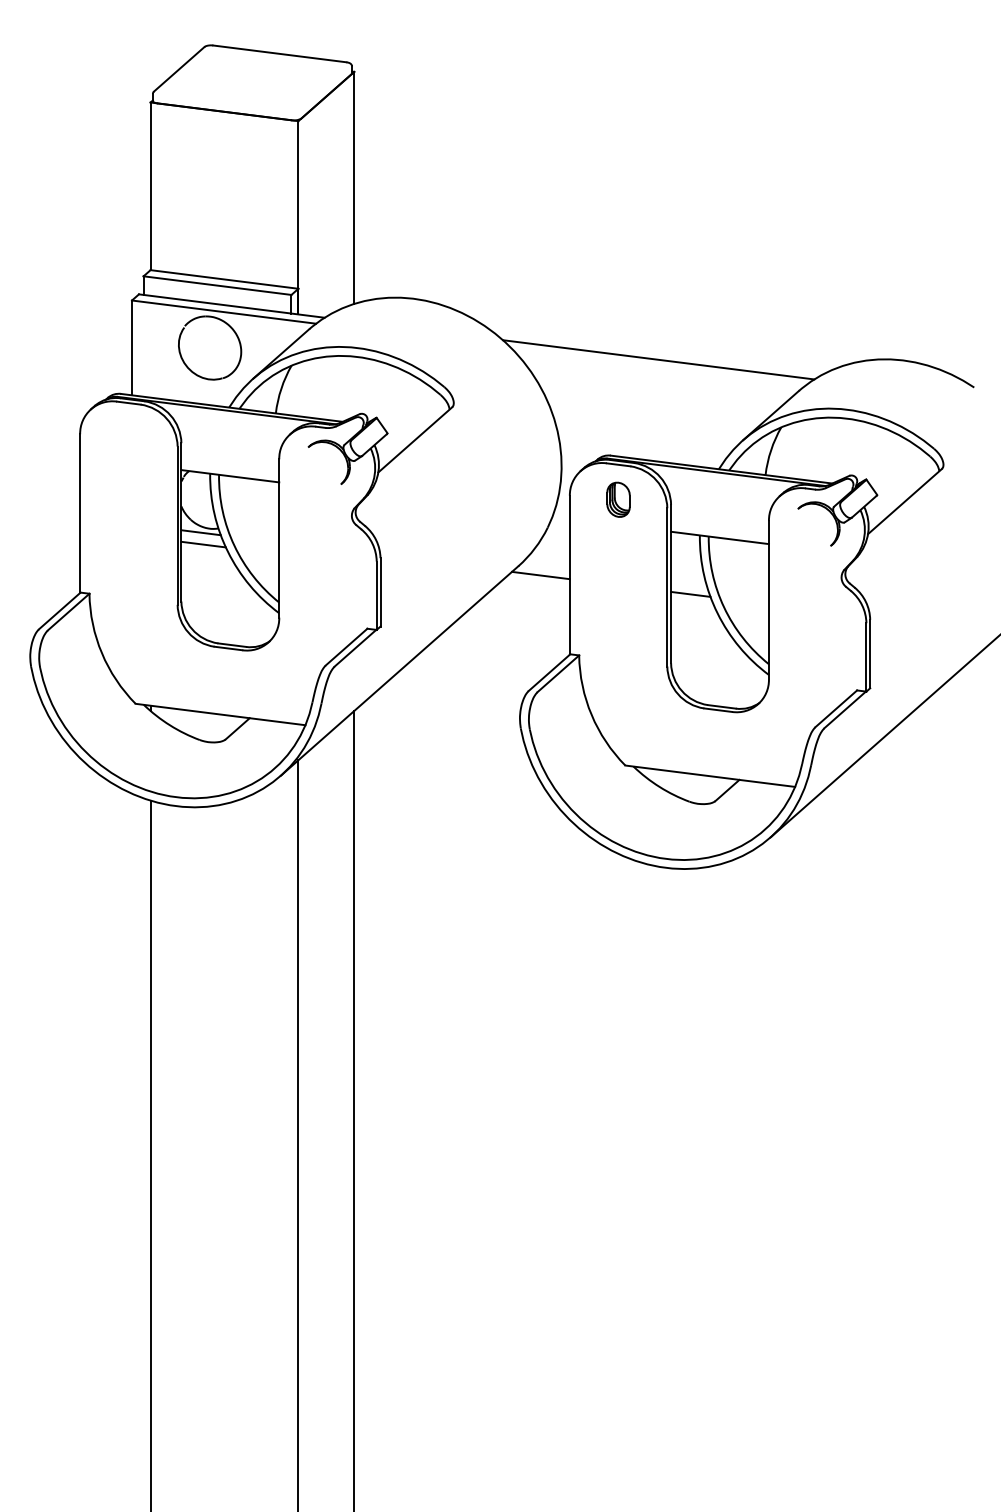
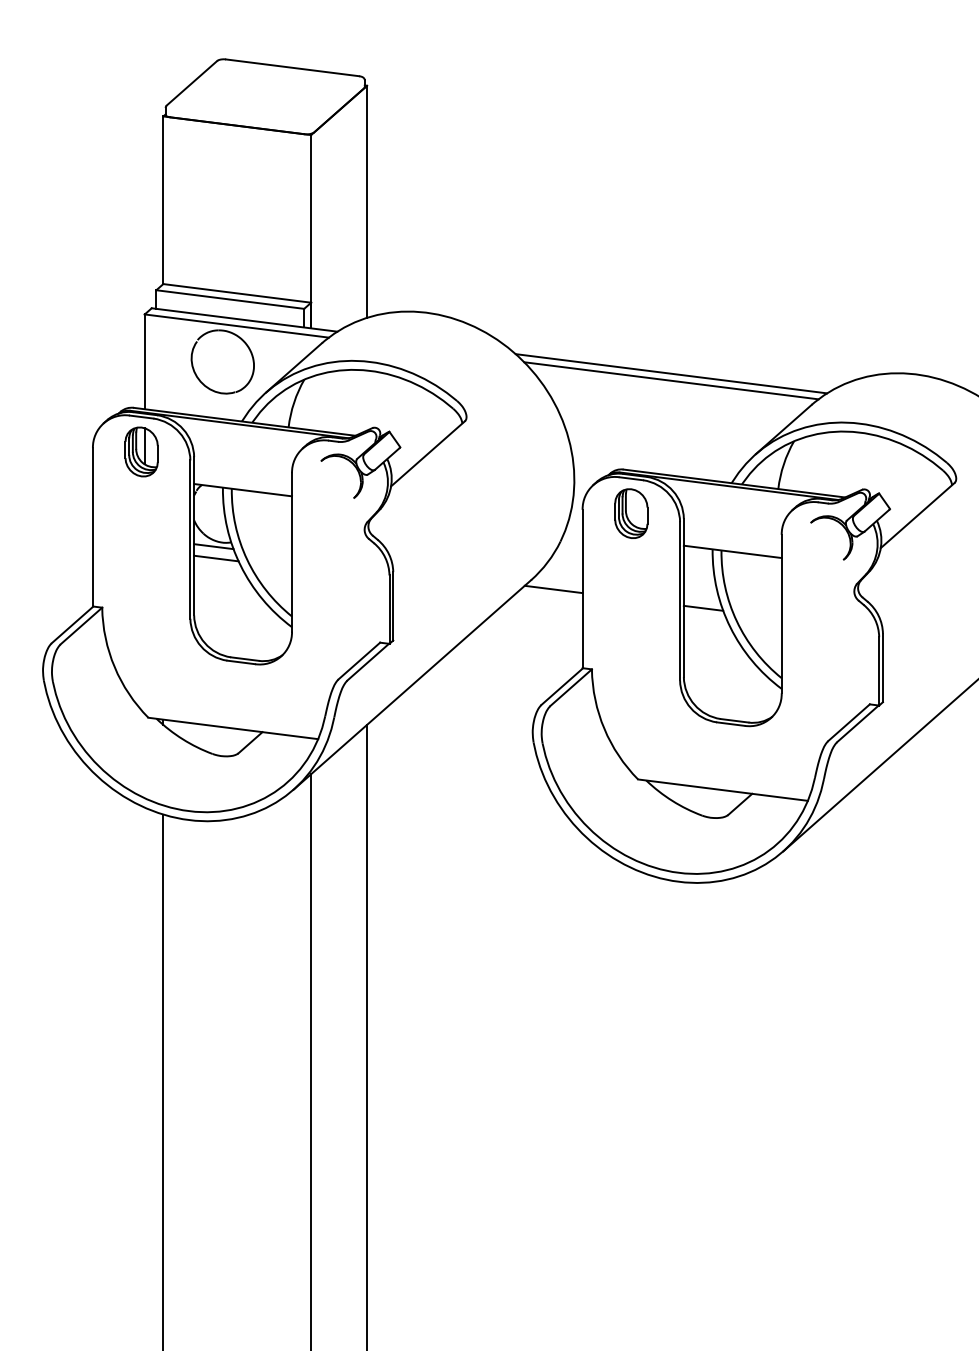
line: (658, 366) -> (671, 380), added
part: (128, 437) -> (141, 451), added
part: (618, 499) -> (631, 513), size x1.43

